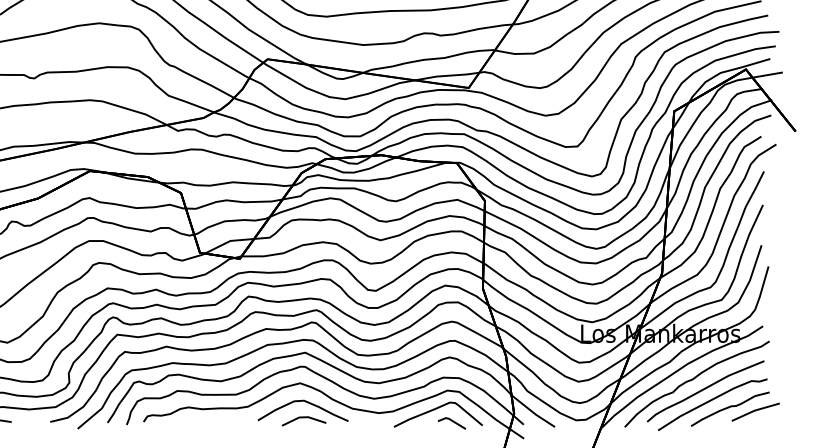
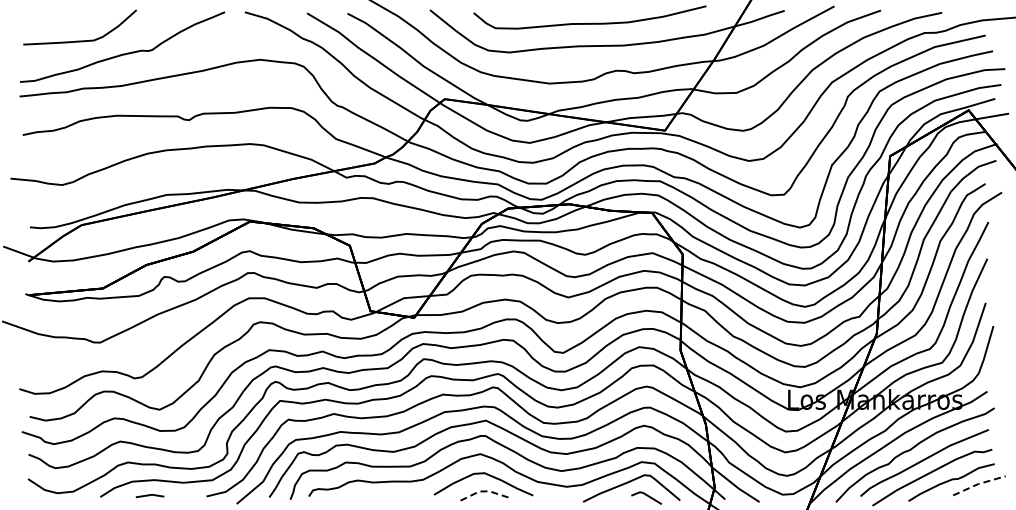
line: (754, 411) -> (978, 484), solid -> dashed
line: (303, 417) -> (484, 491), solid -> dashed

